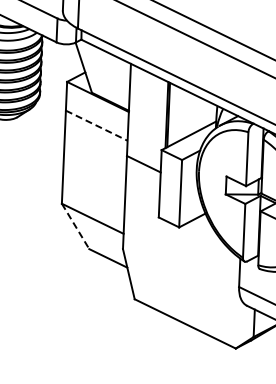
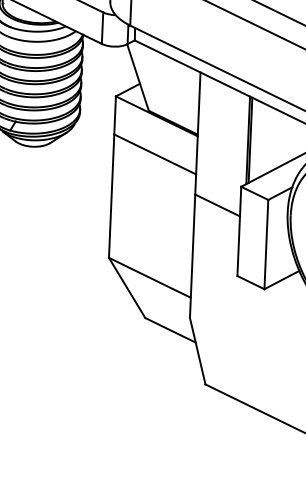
line: (97, 125) -> (156, 154), dashed -> solid
line: (75, 226) -> (127, 288), dashed -> solid

